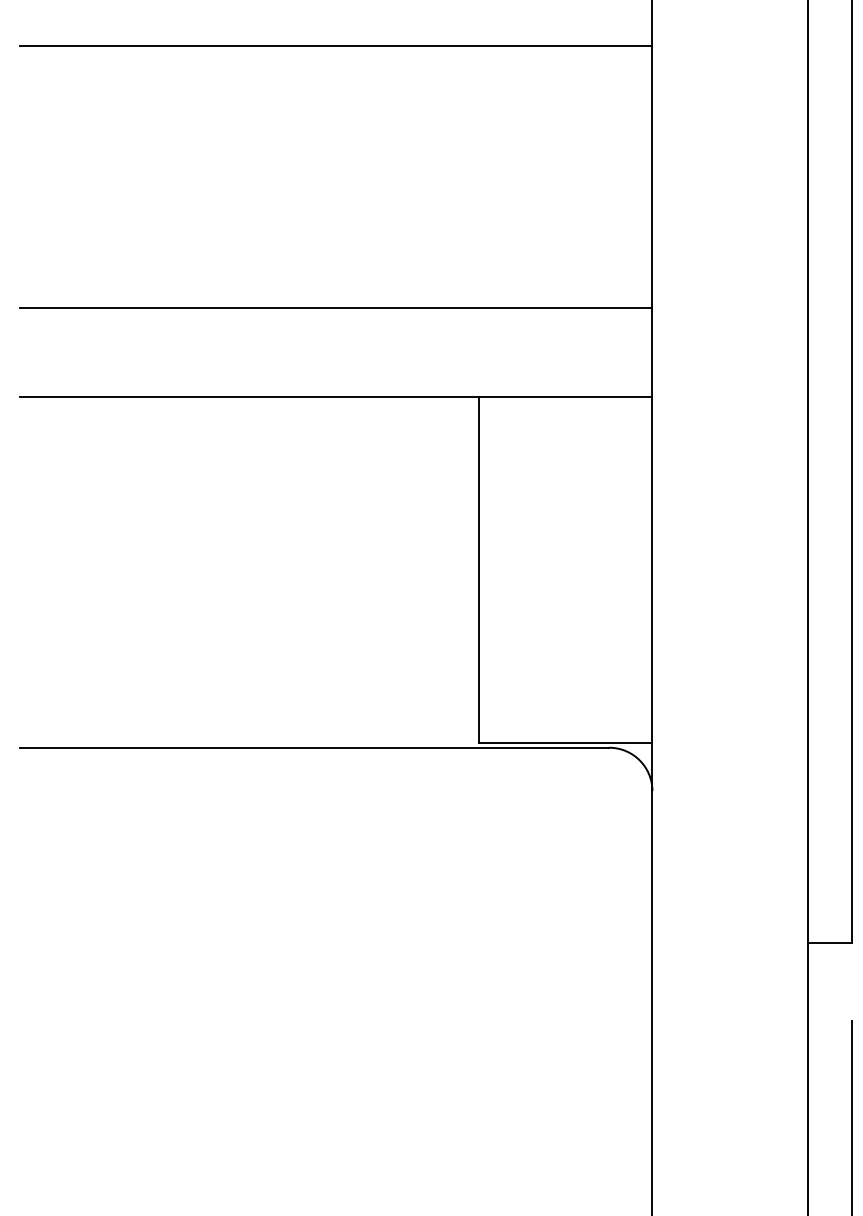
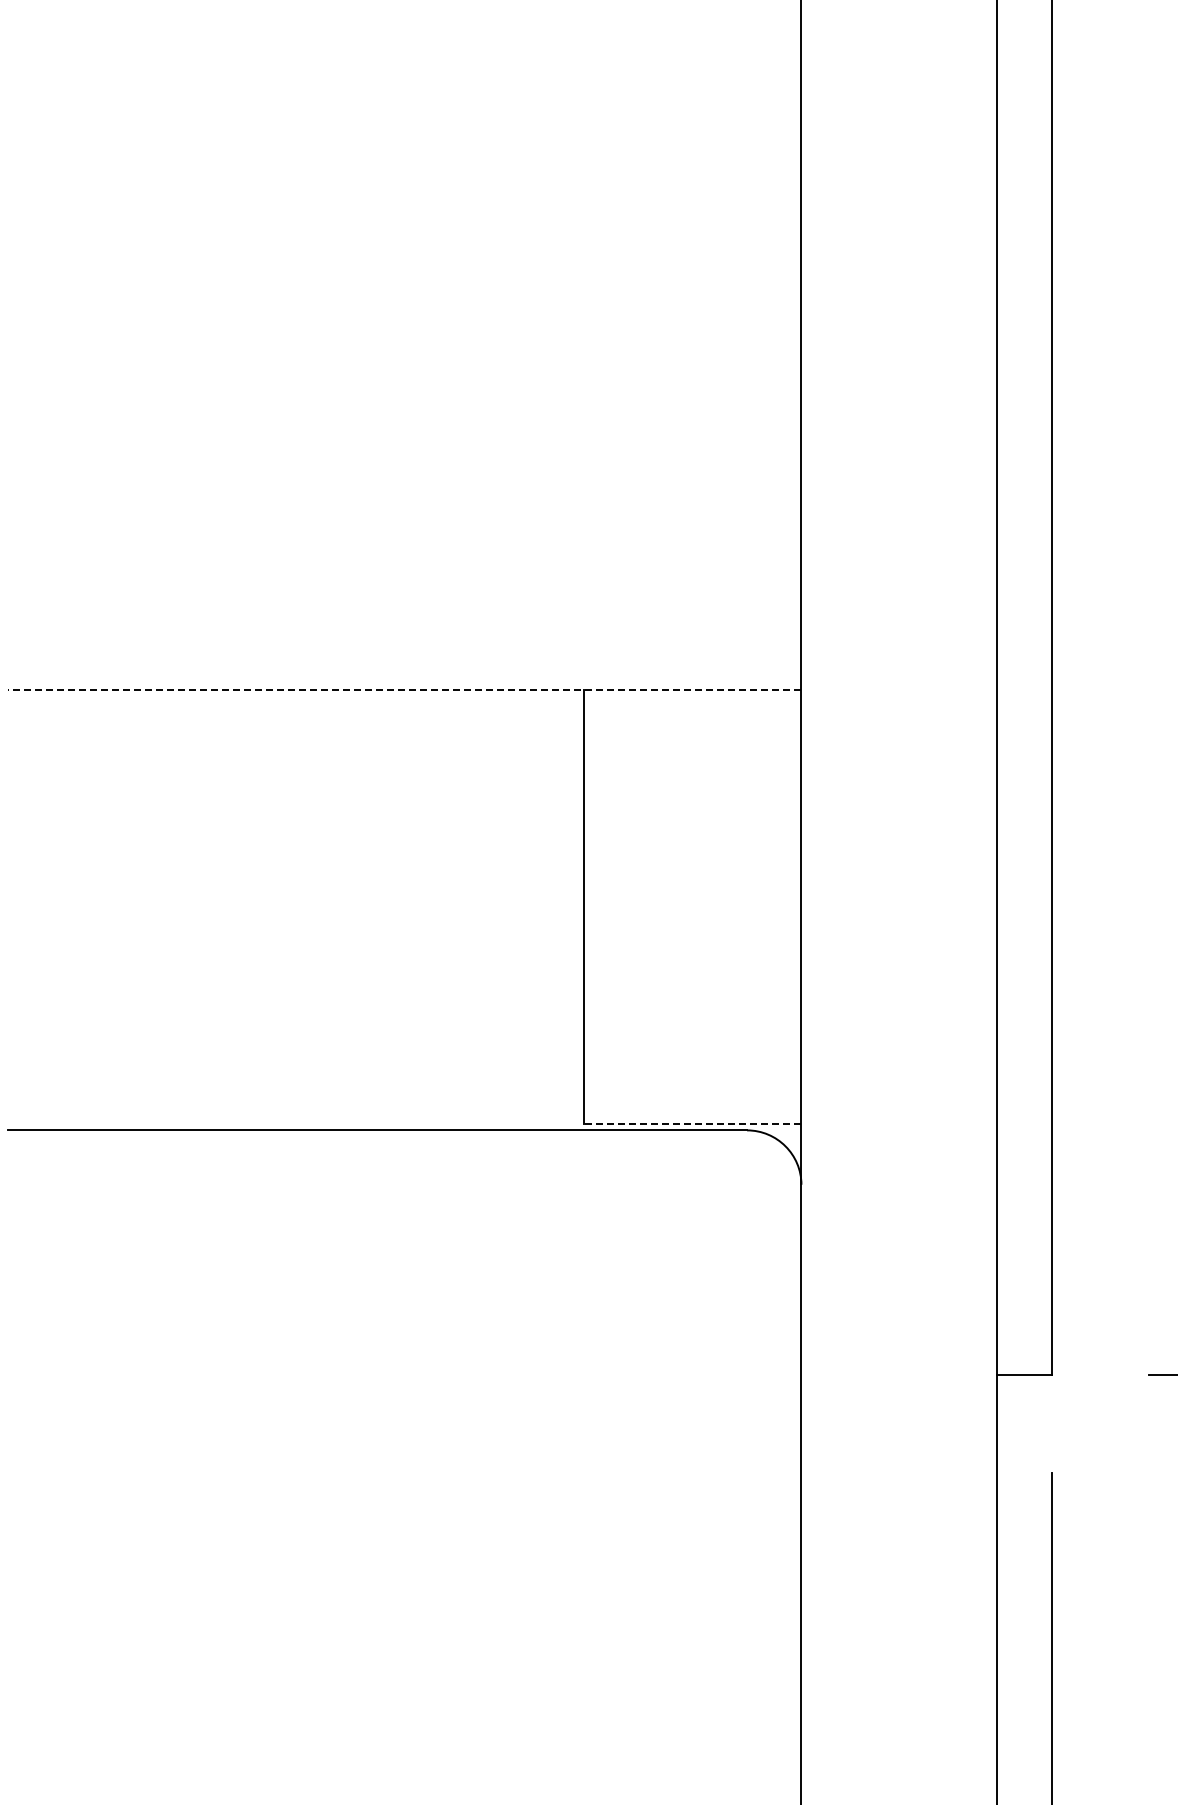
line: (336, 45) -> (404, 249), removed
line: (336, 307) -> (404, 578), removed
line: (336, 396) -> (404, 689), solid -> dashed
line: (565, 743) -> (692, 1124), solid -> dashed

